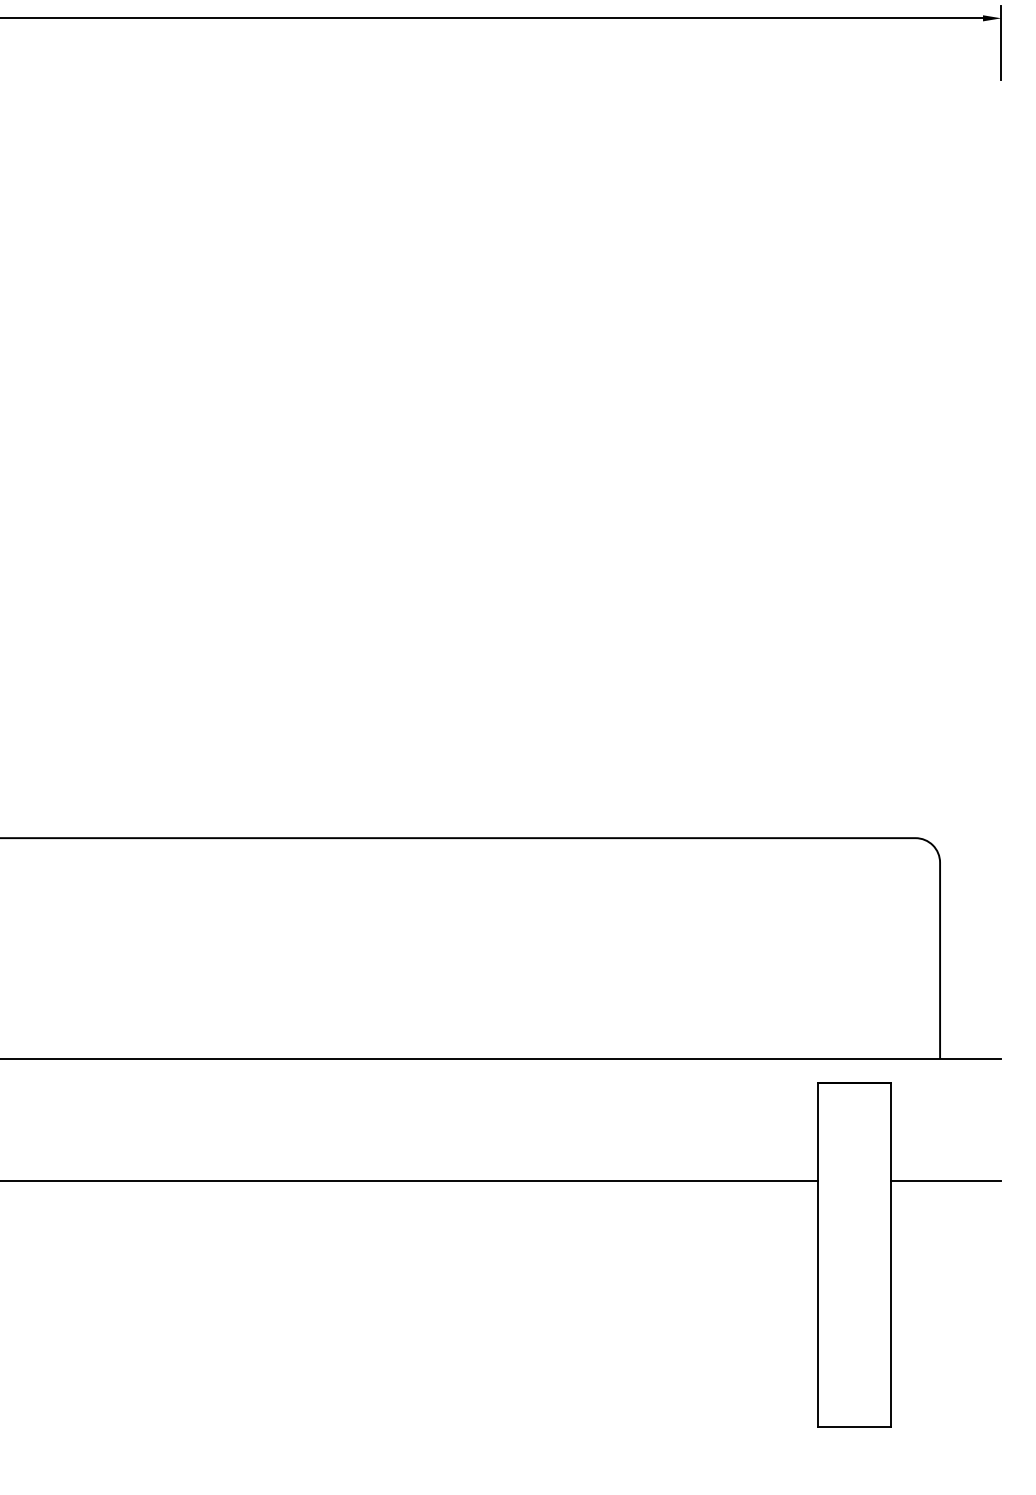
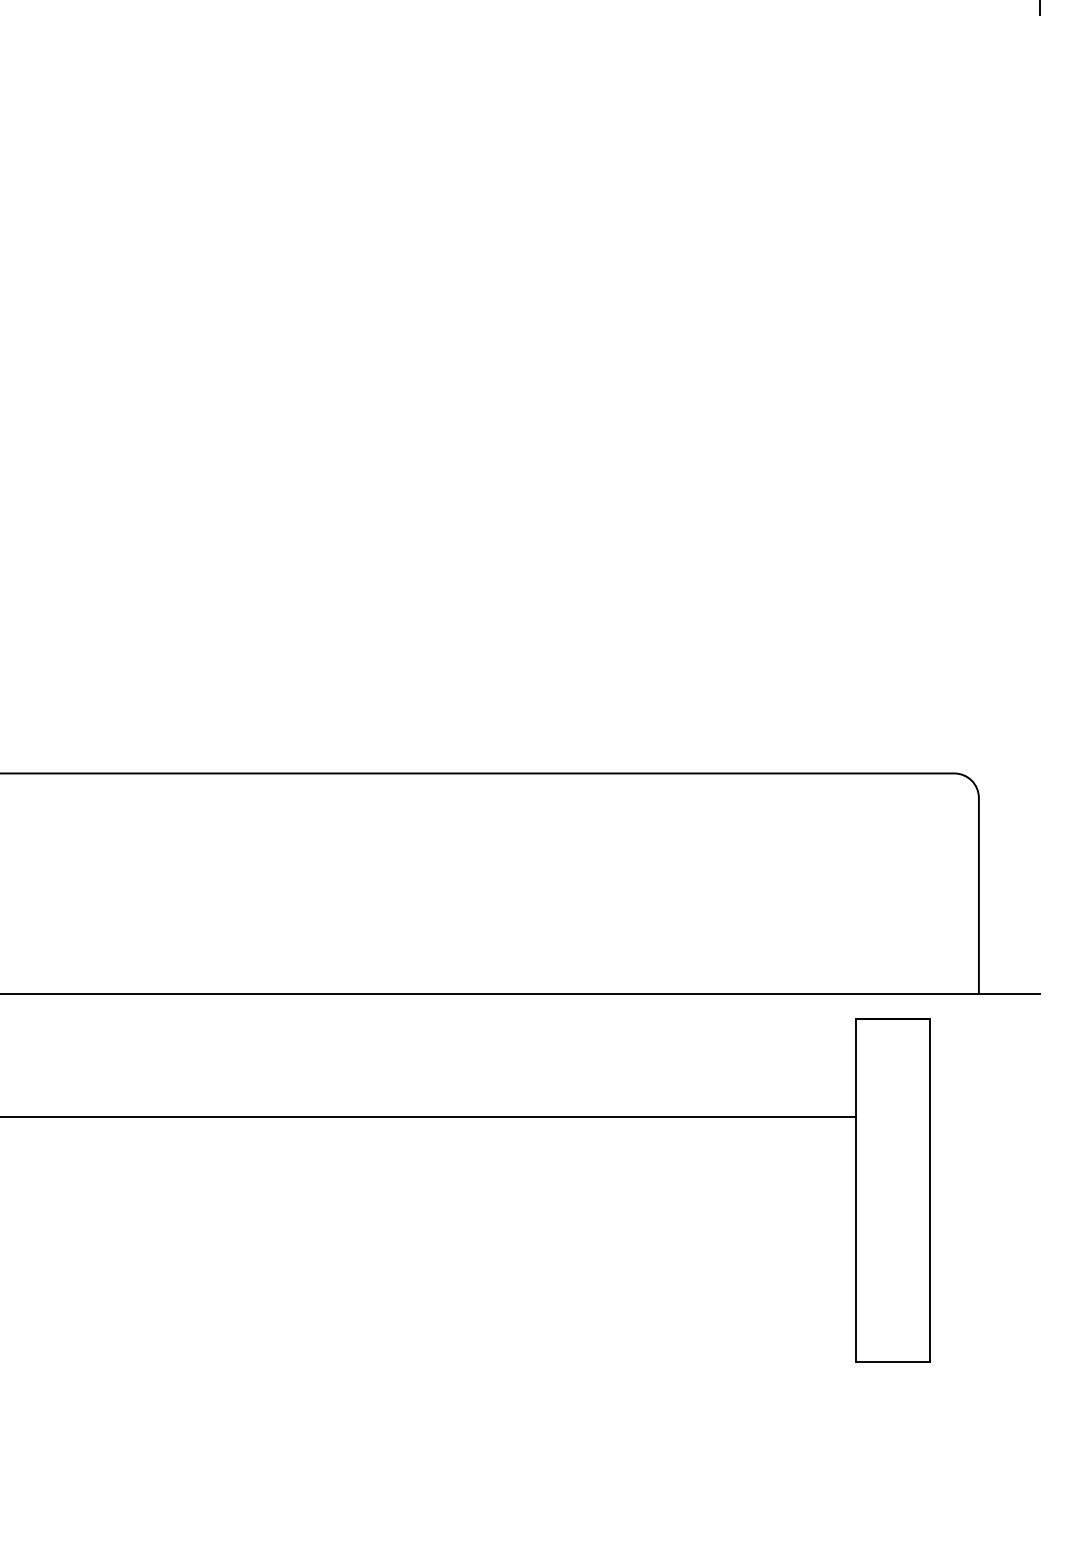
line: (945, 1181) -> (984, 1116), removed

